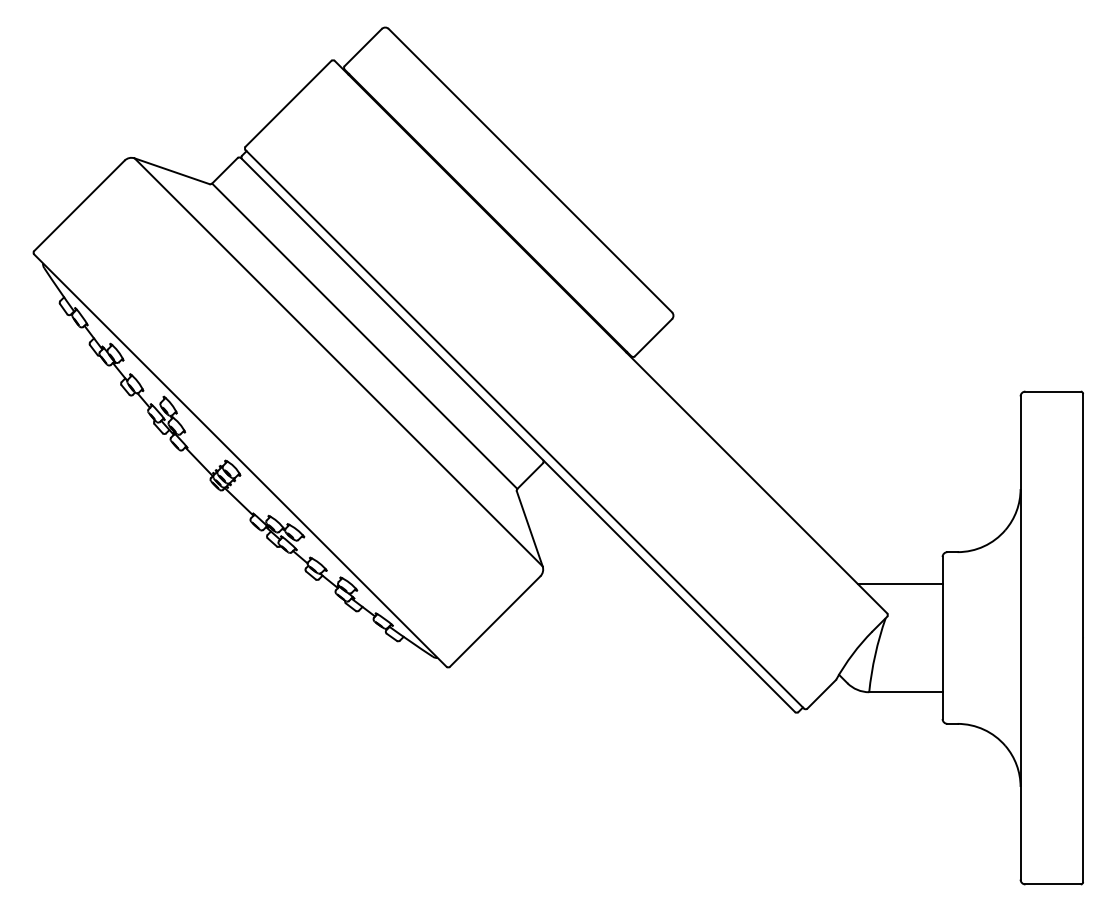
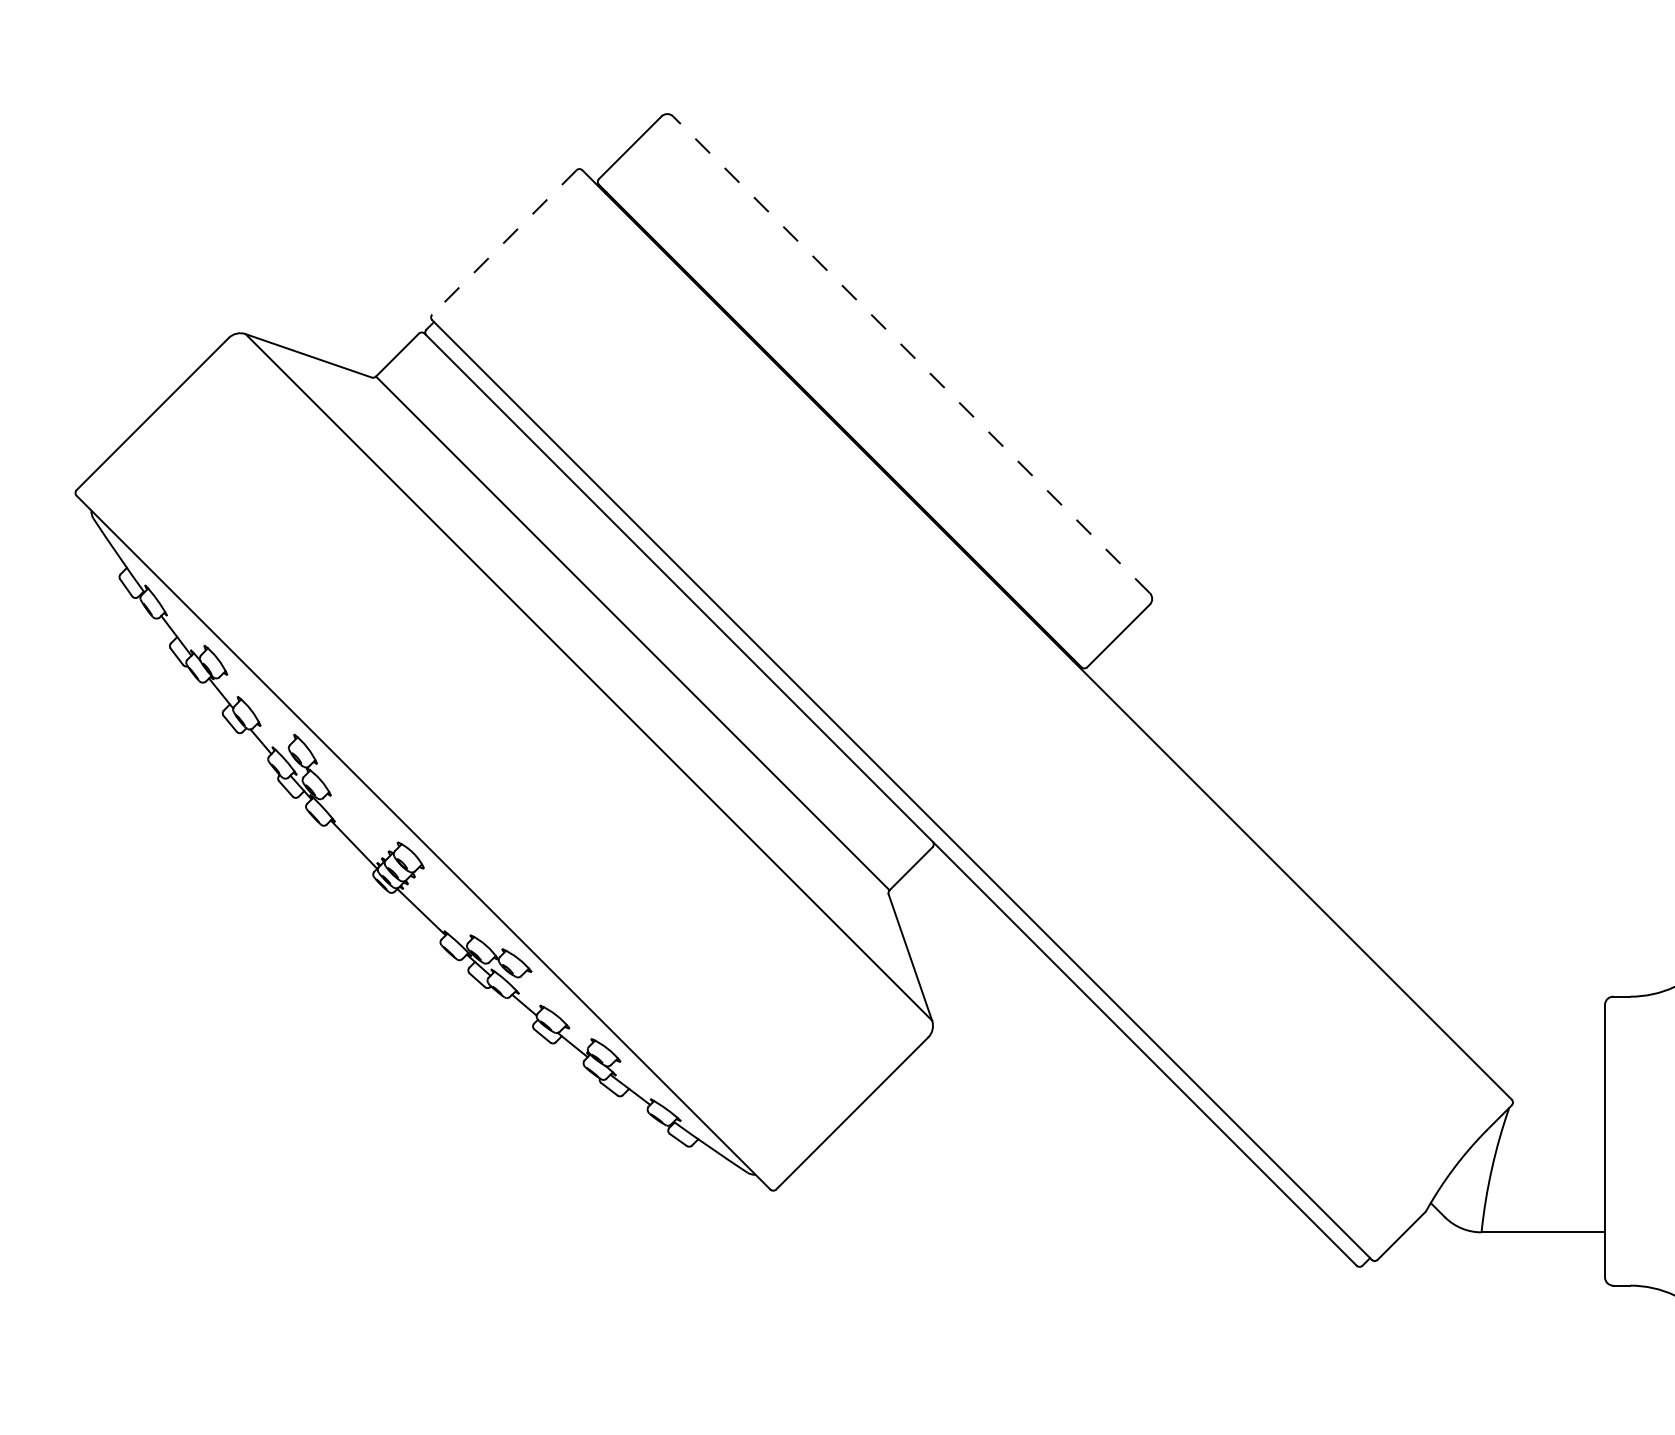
line: (288, 103) -> (504, 241), solid -> dashed
line: (530, 170) -> (911, 354), solid -> dashed
line: (899, 583) -> (1532, 1049), removed

